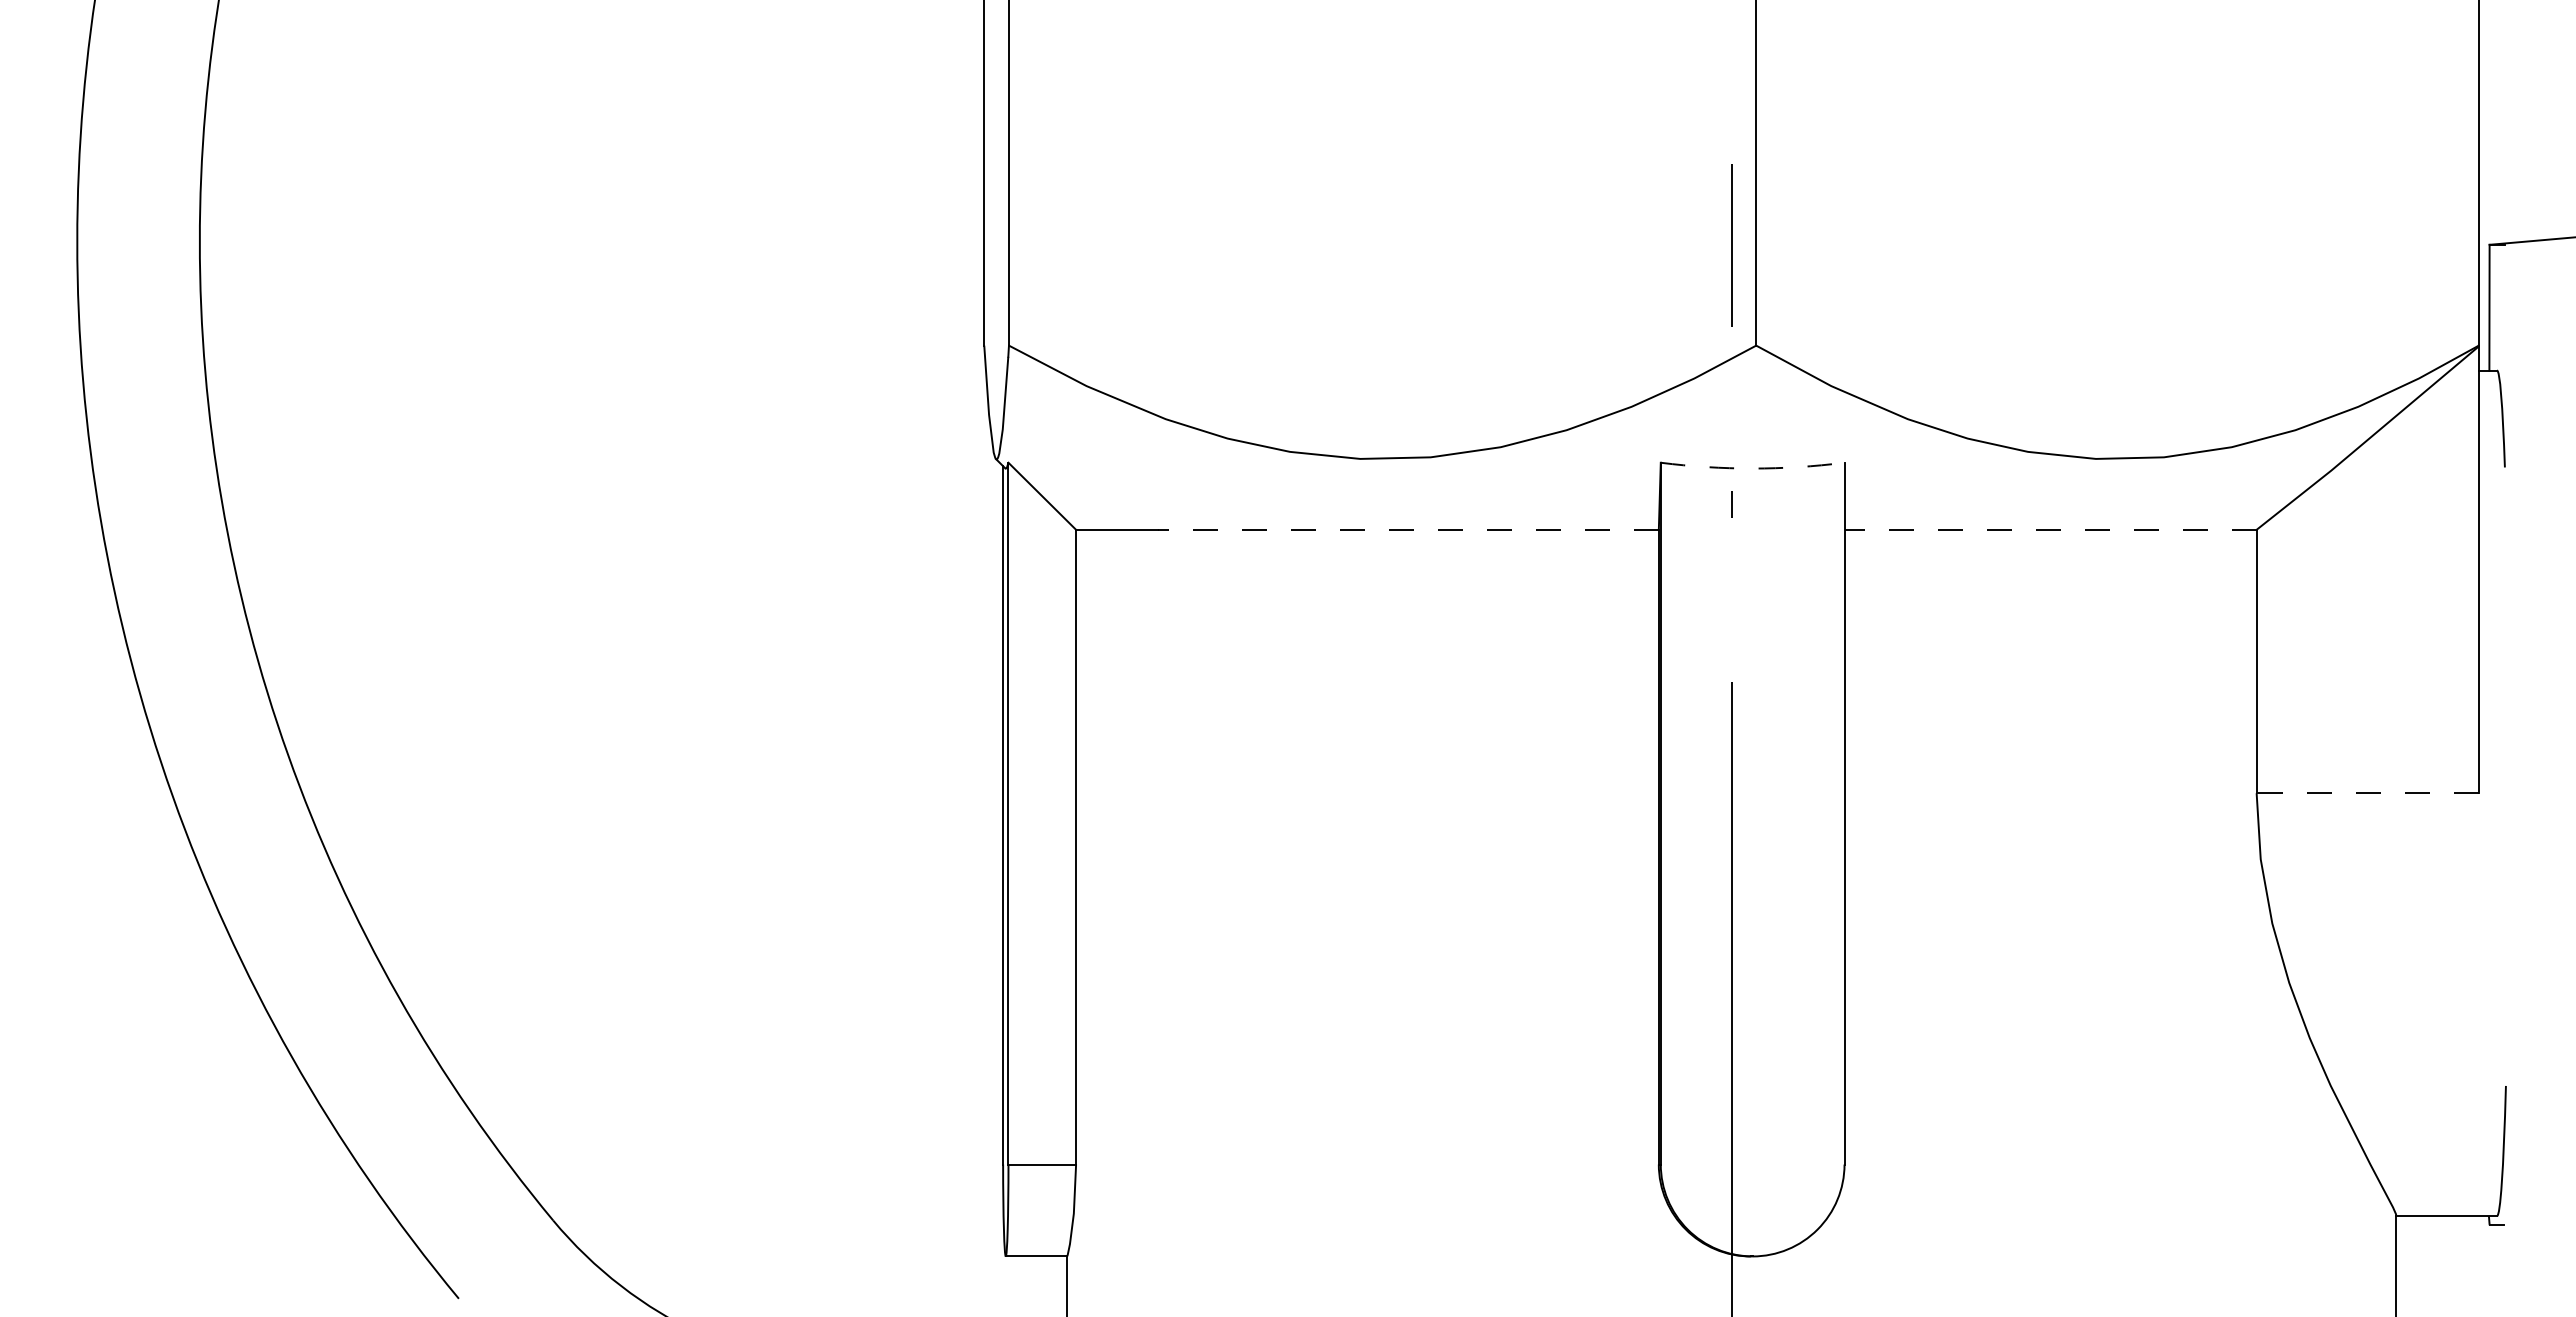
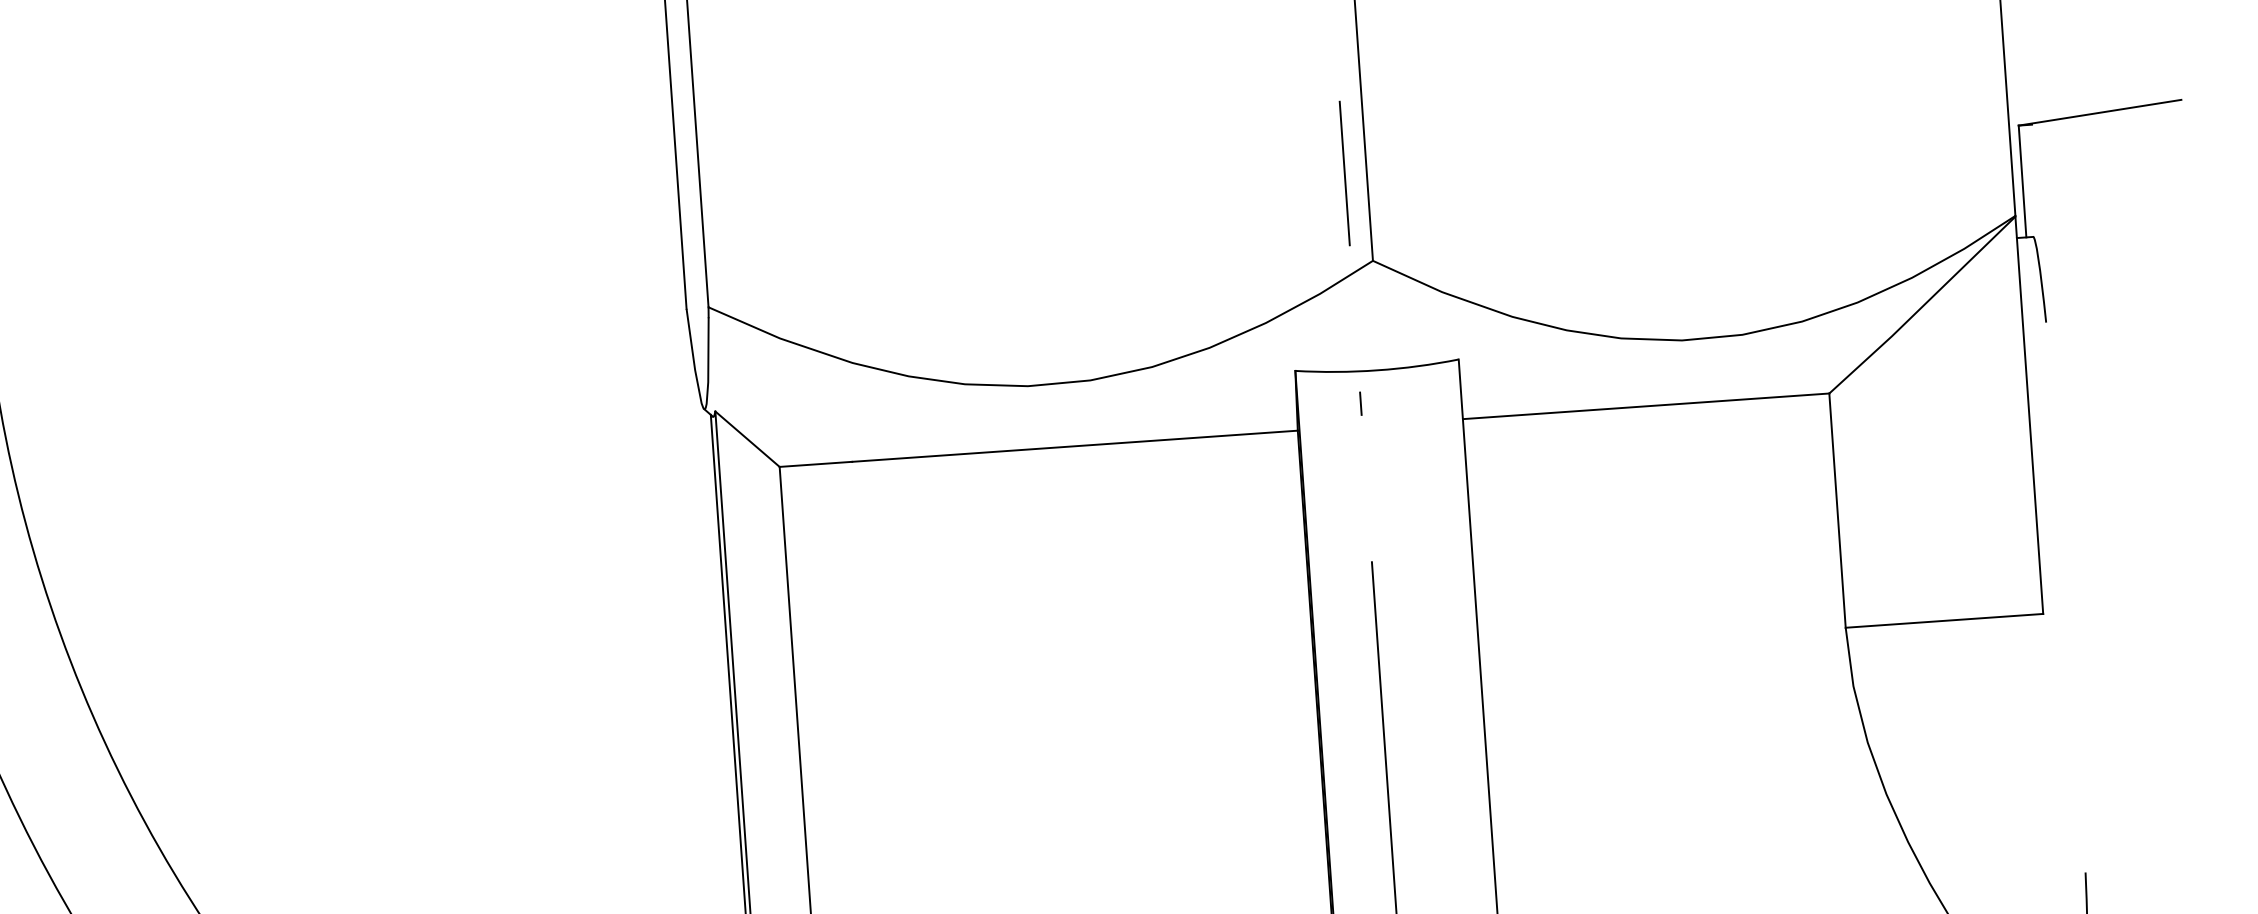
arc: (1752, 468) -> (1377, 370), dashed -> solid
line: (1408, 529) -> (1075, 445), dashed -> solid
line: (2050, 529) -> (1646, 406), dashed -> solid
line: (2367, 793) -> (1944, 621), dashed -> solid

